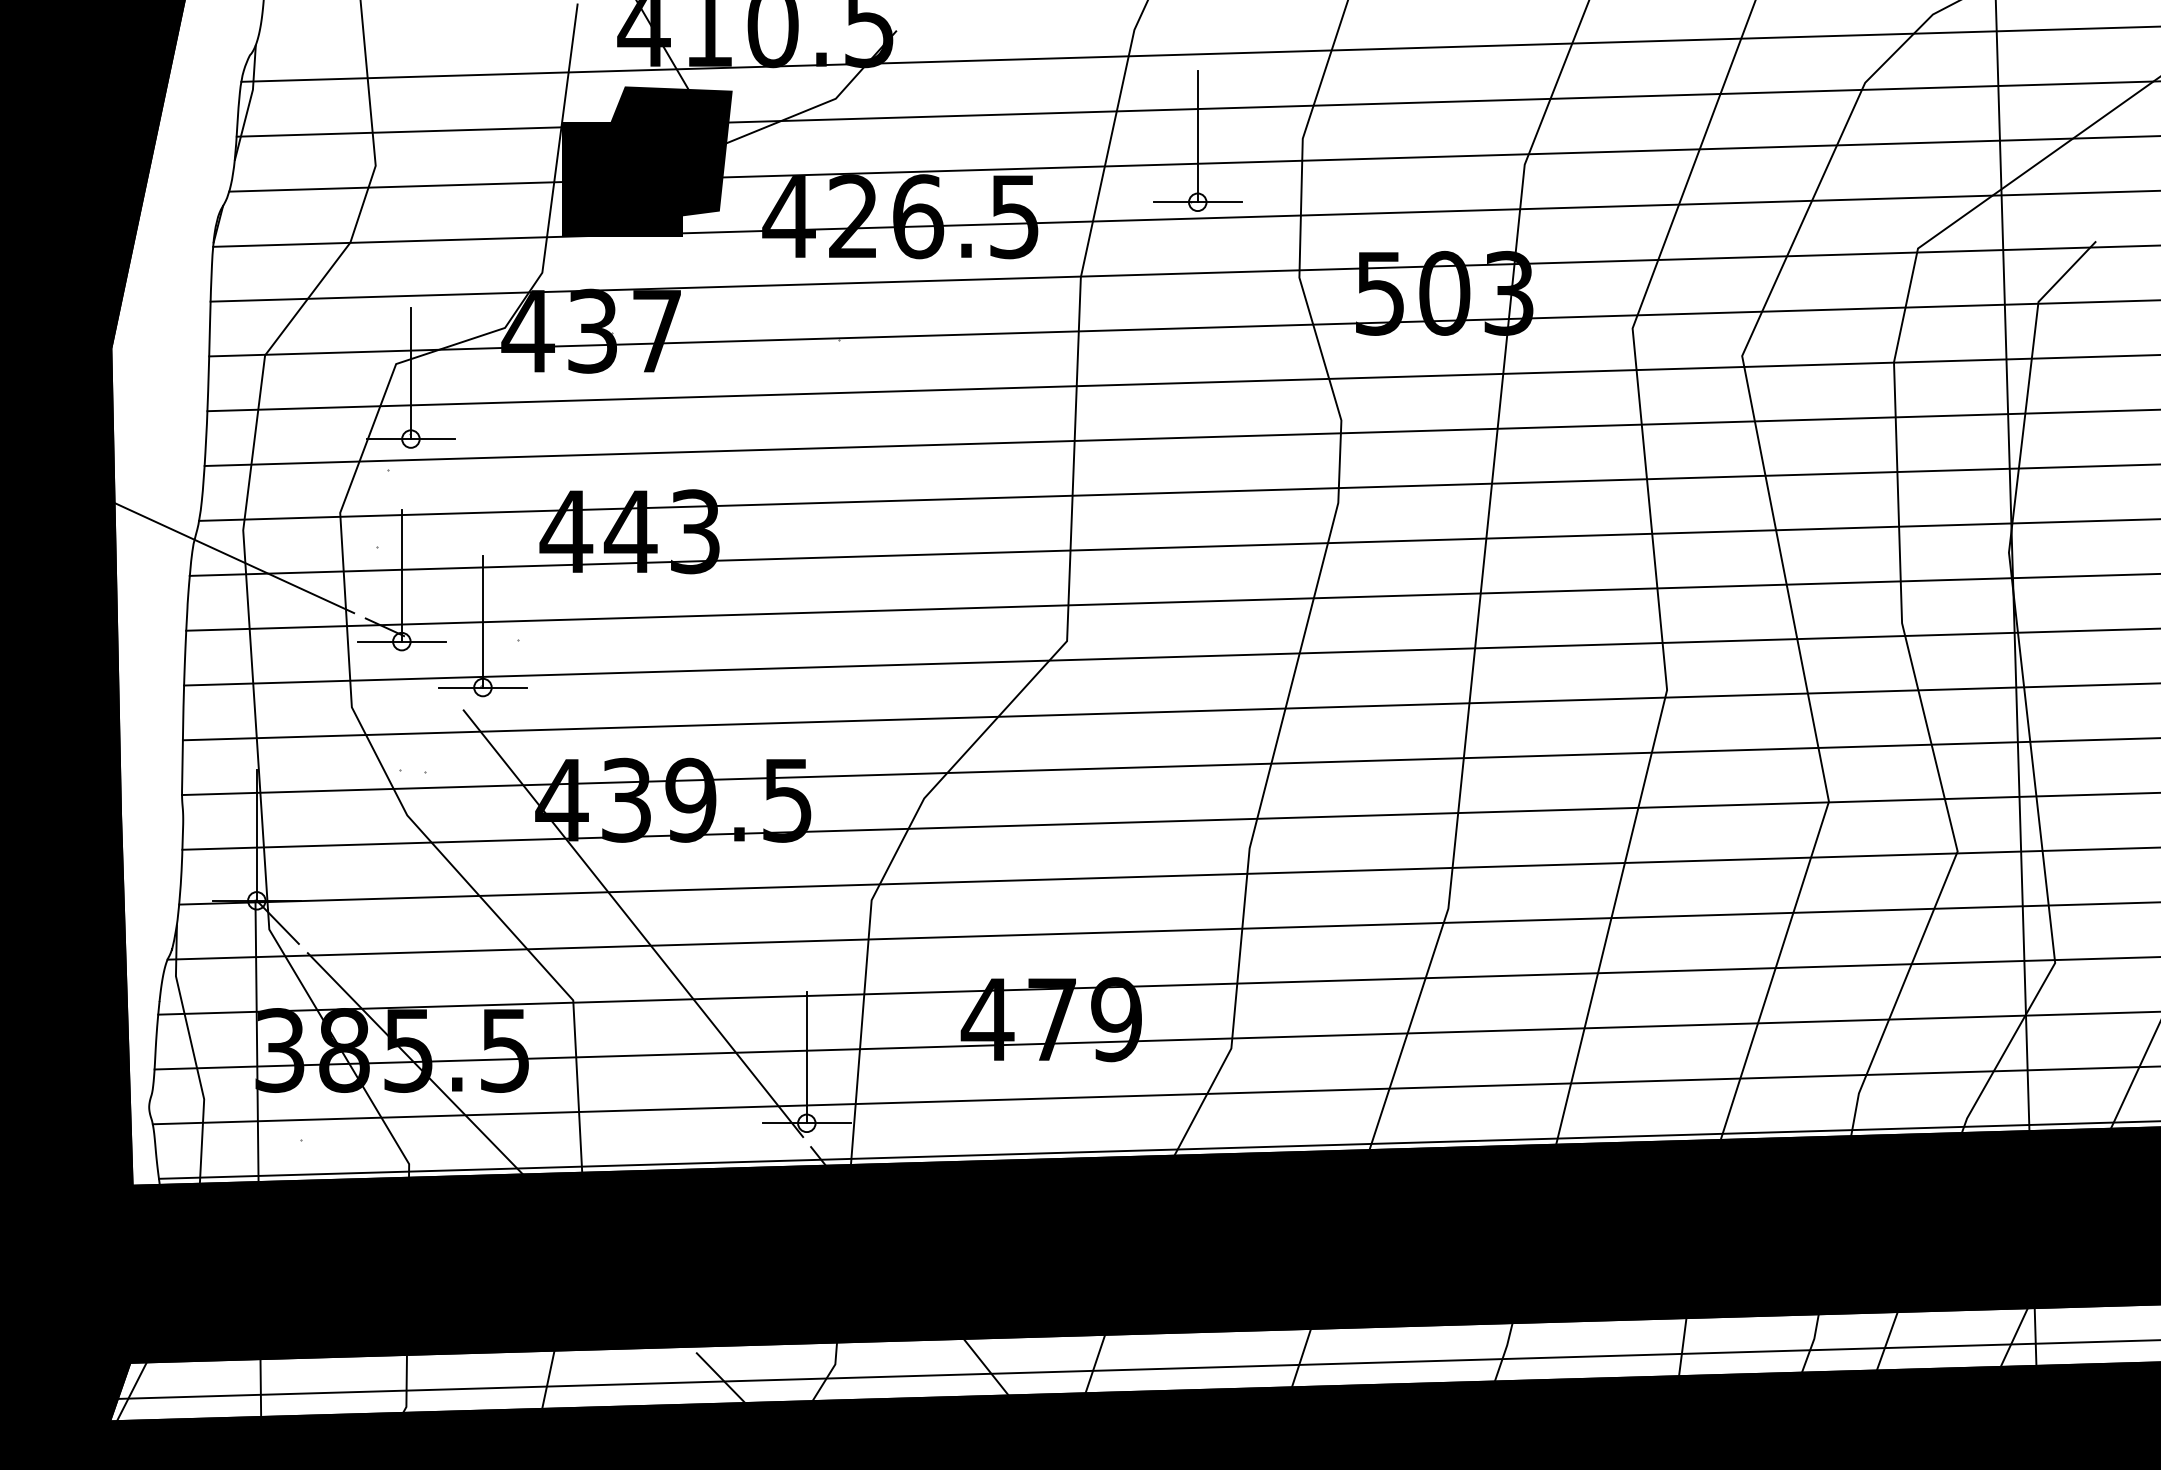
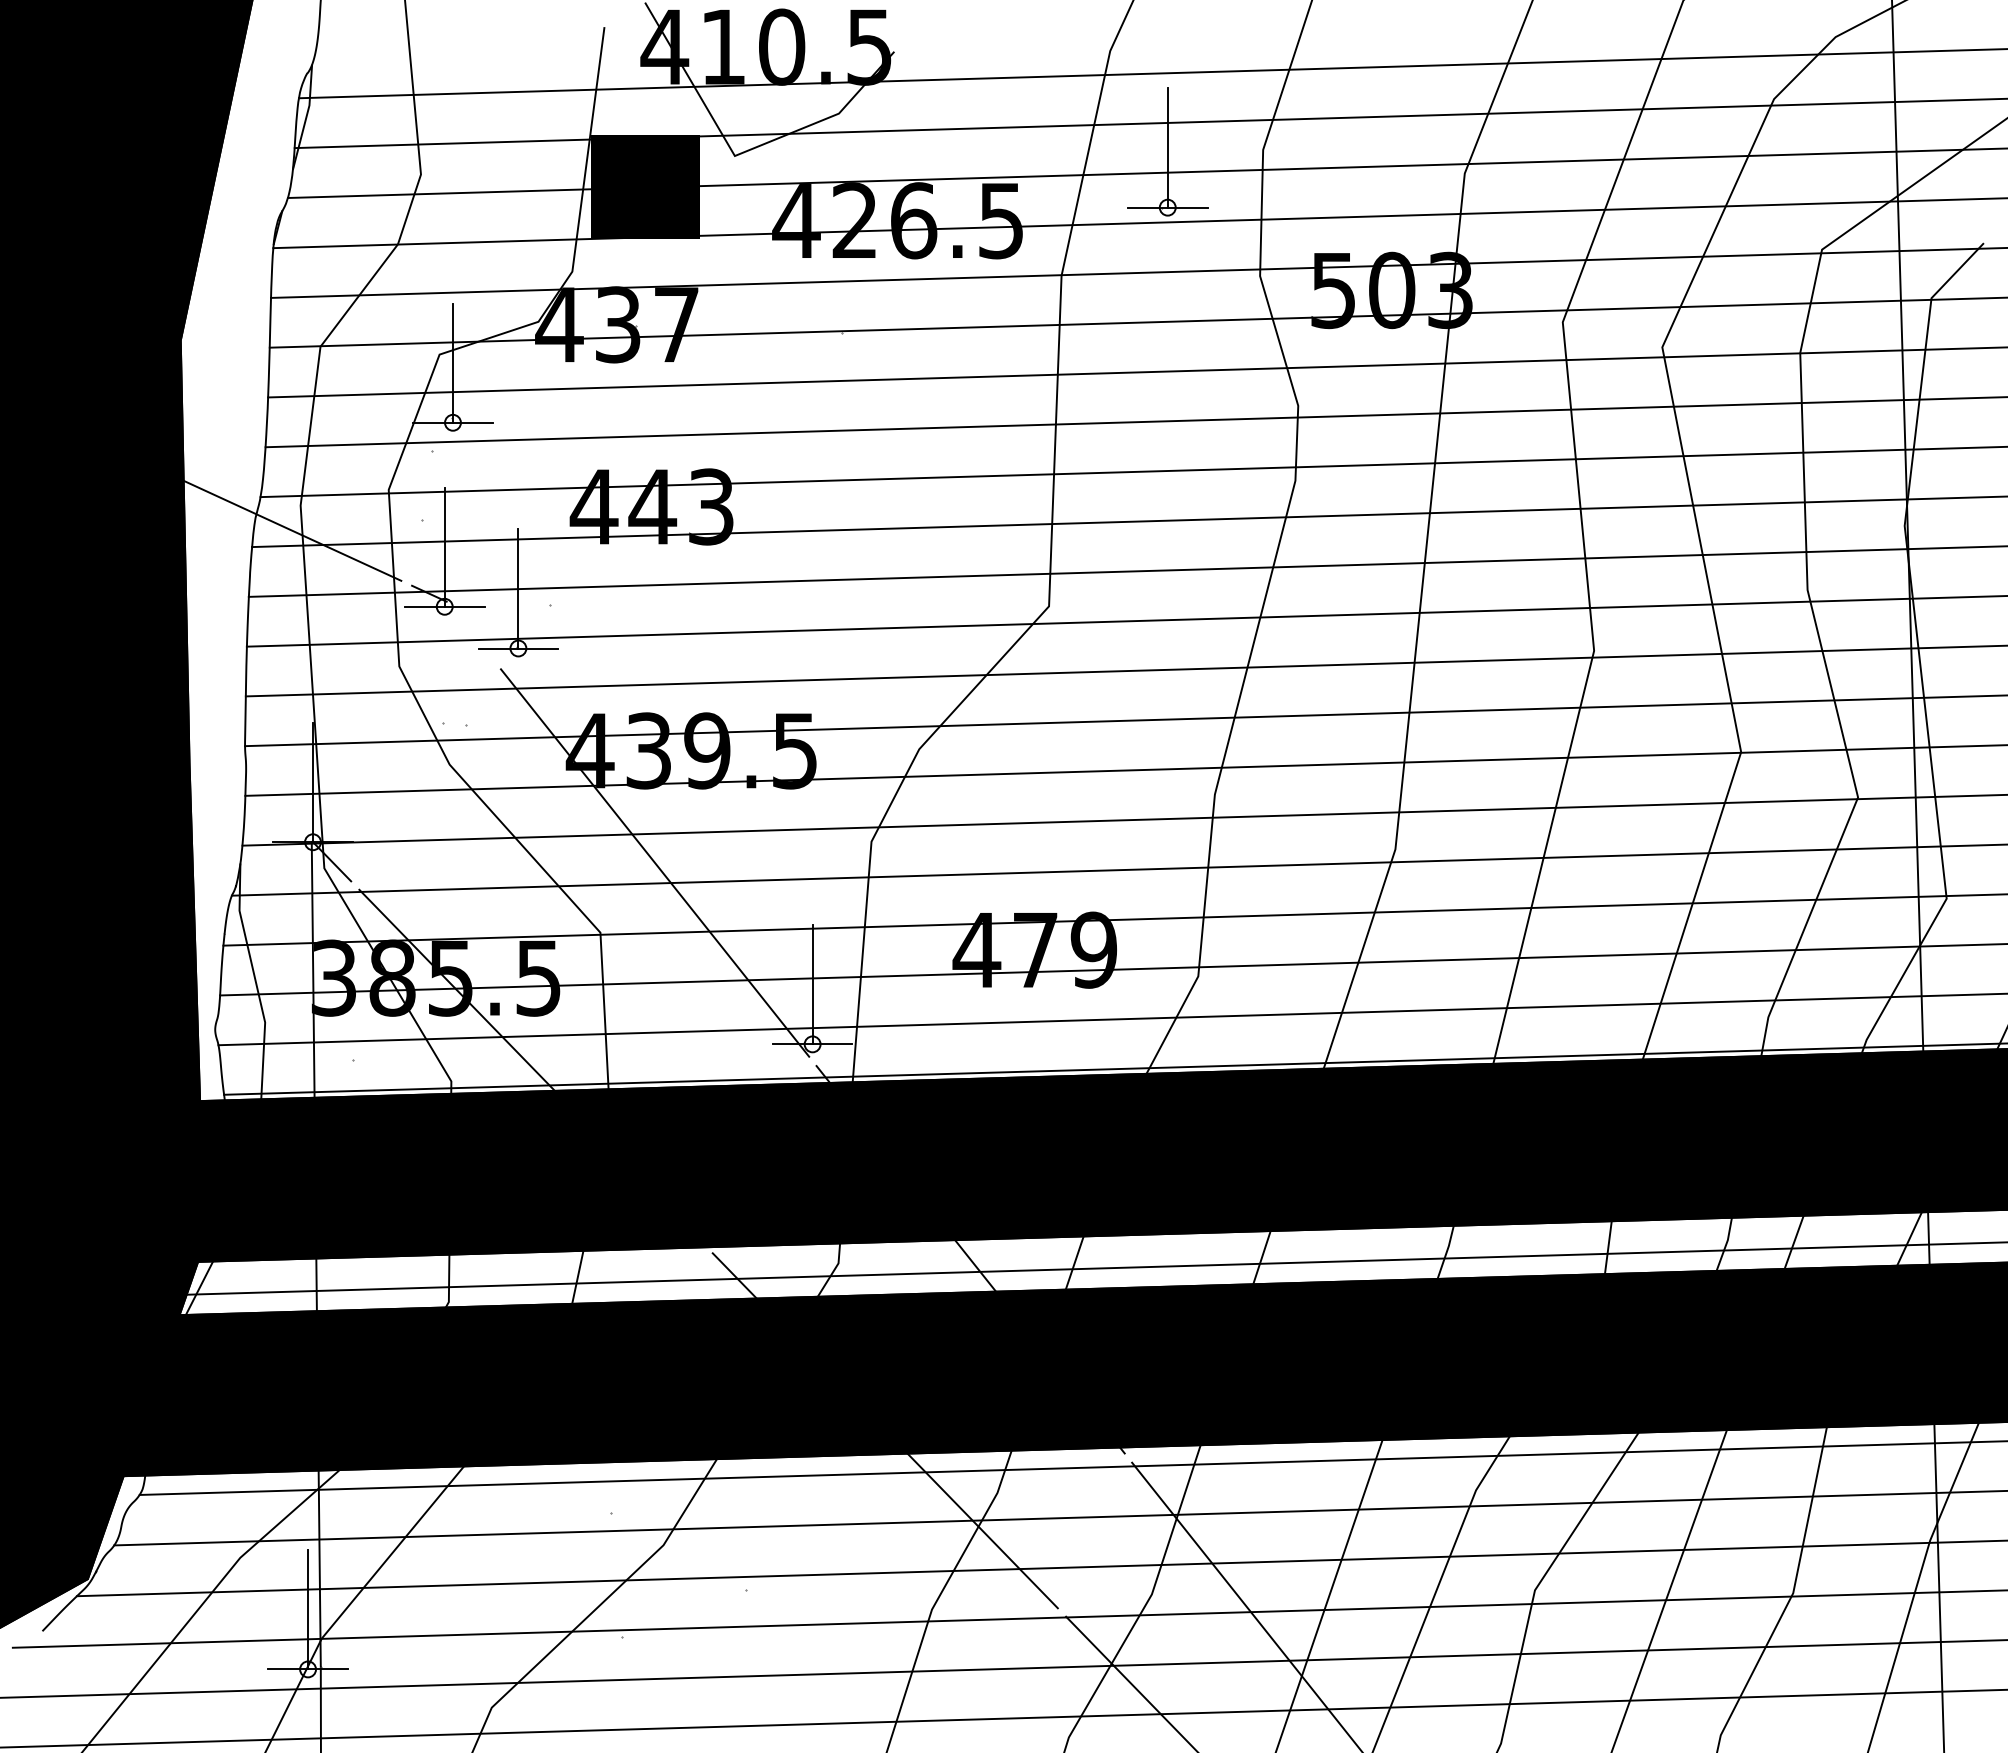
fill: (661, 154) -> (680, 164), removed

